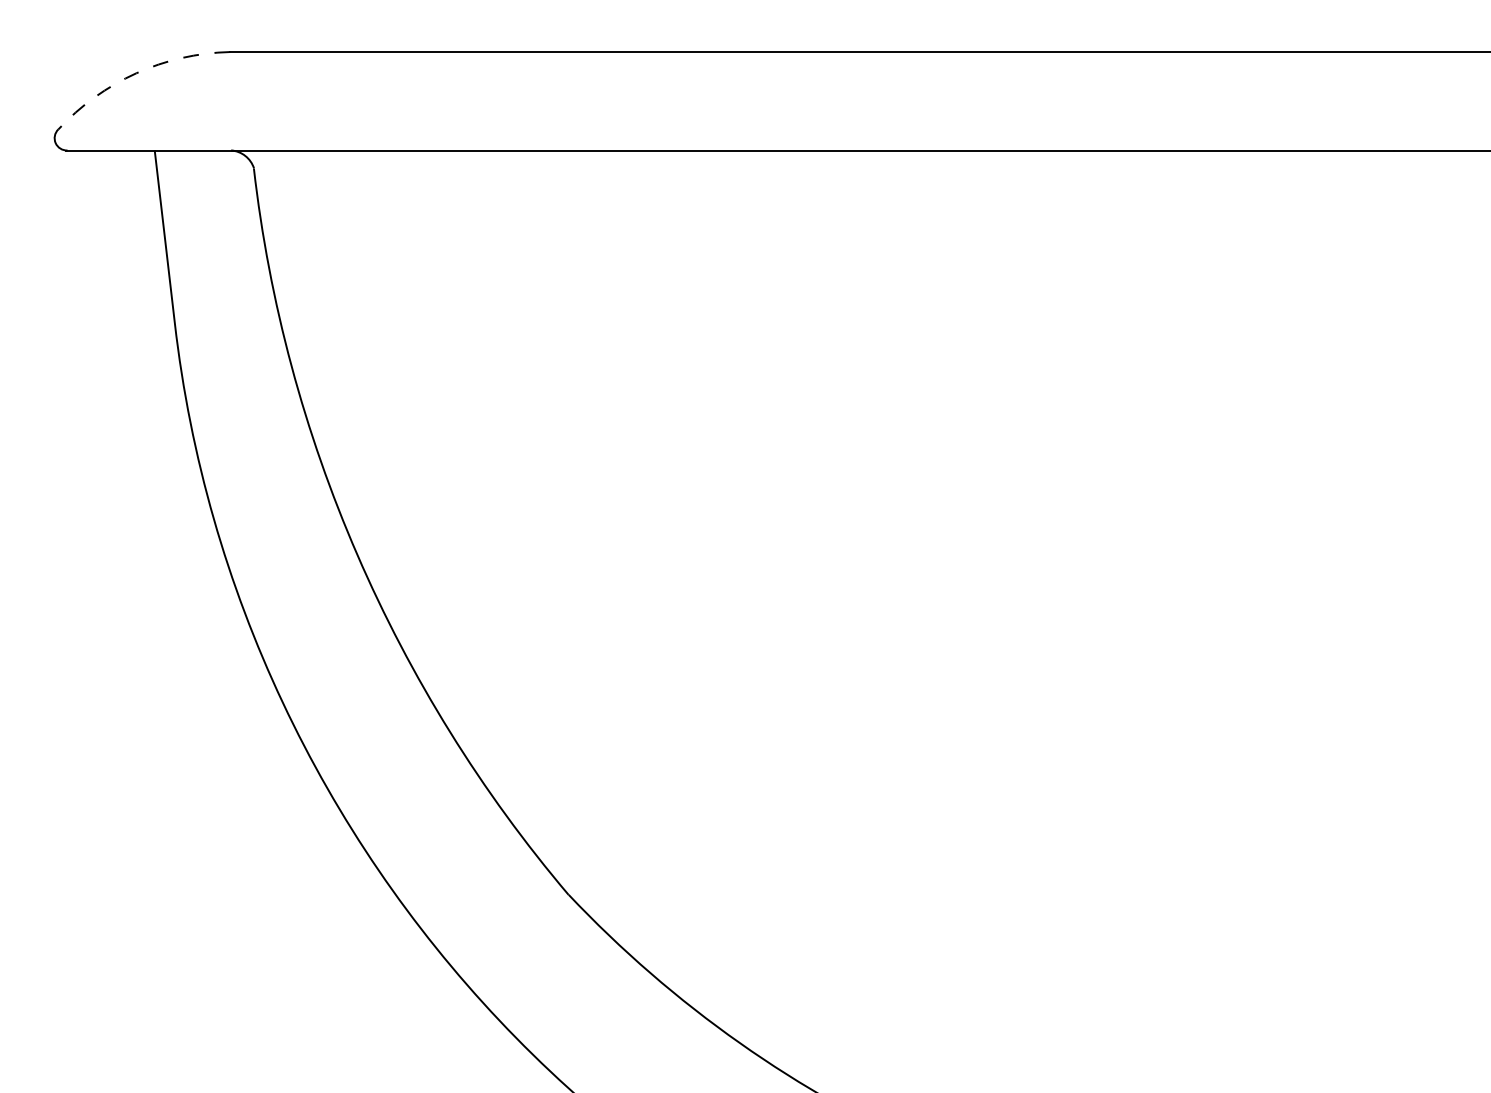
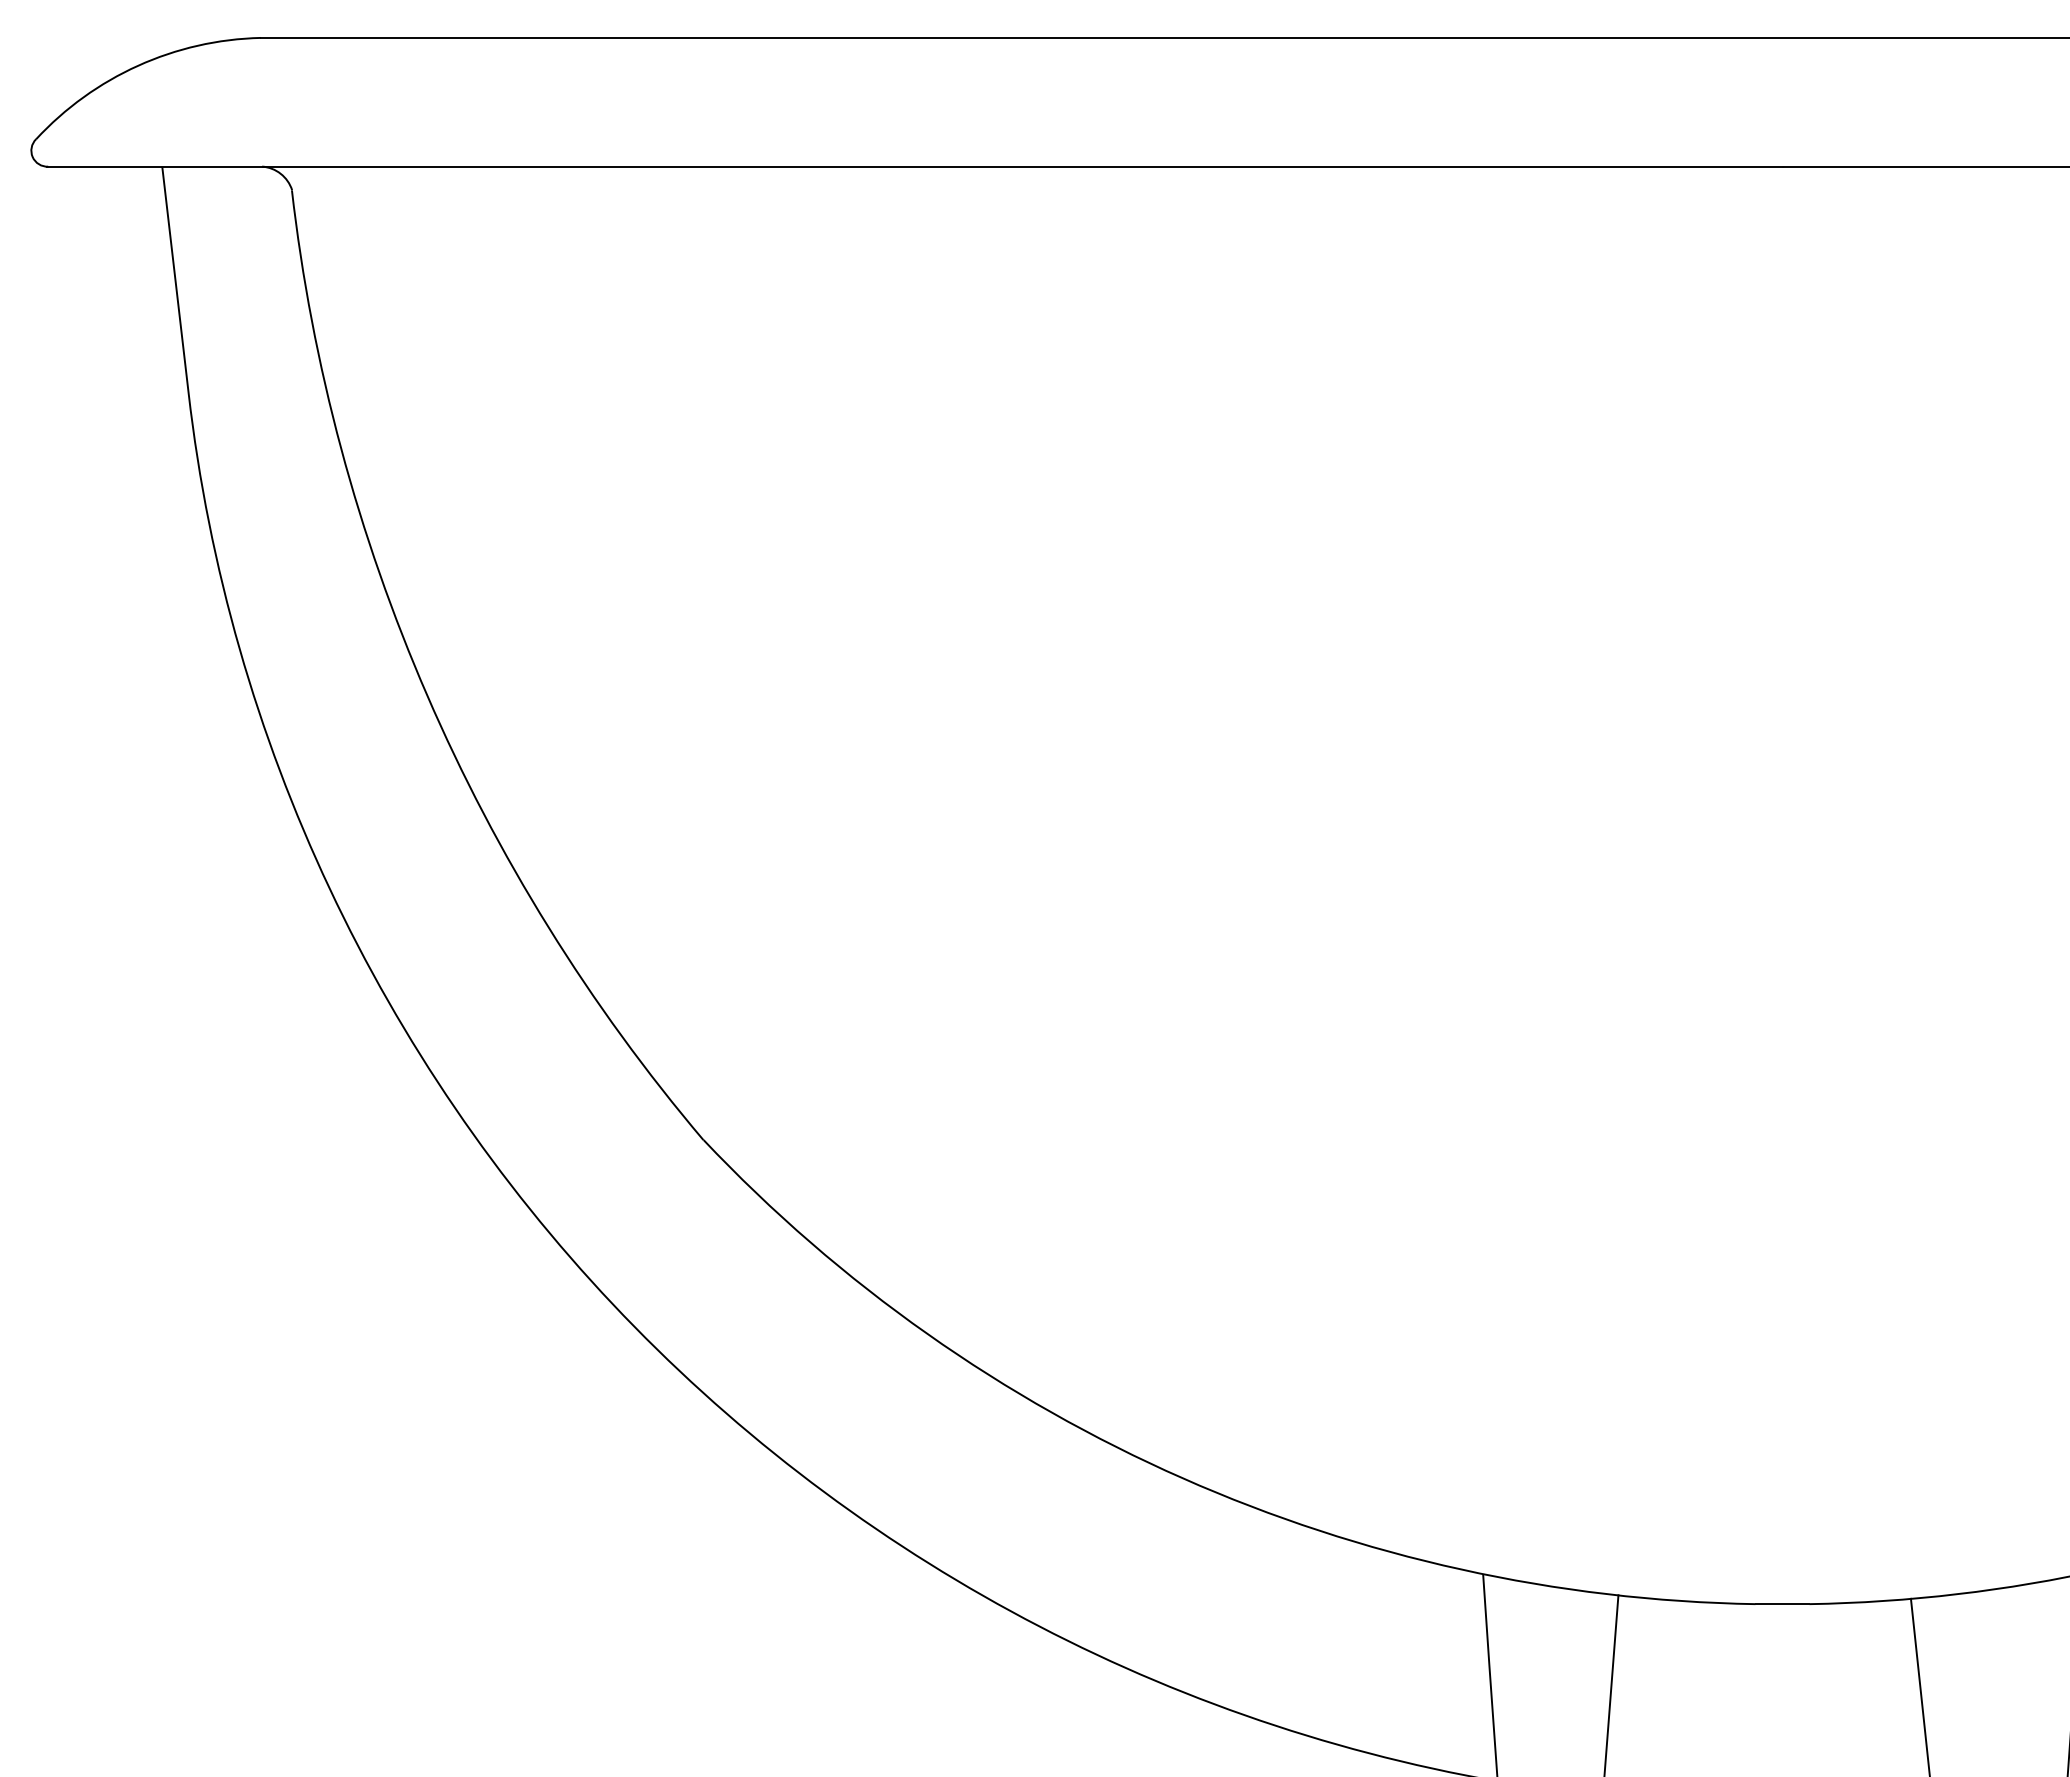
arc: (136, 73) -> (138, 65), dashed -> solid

